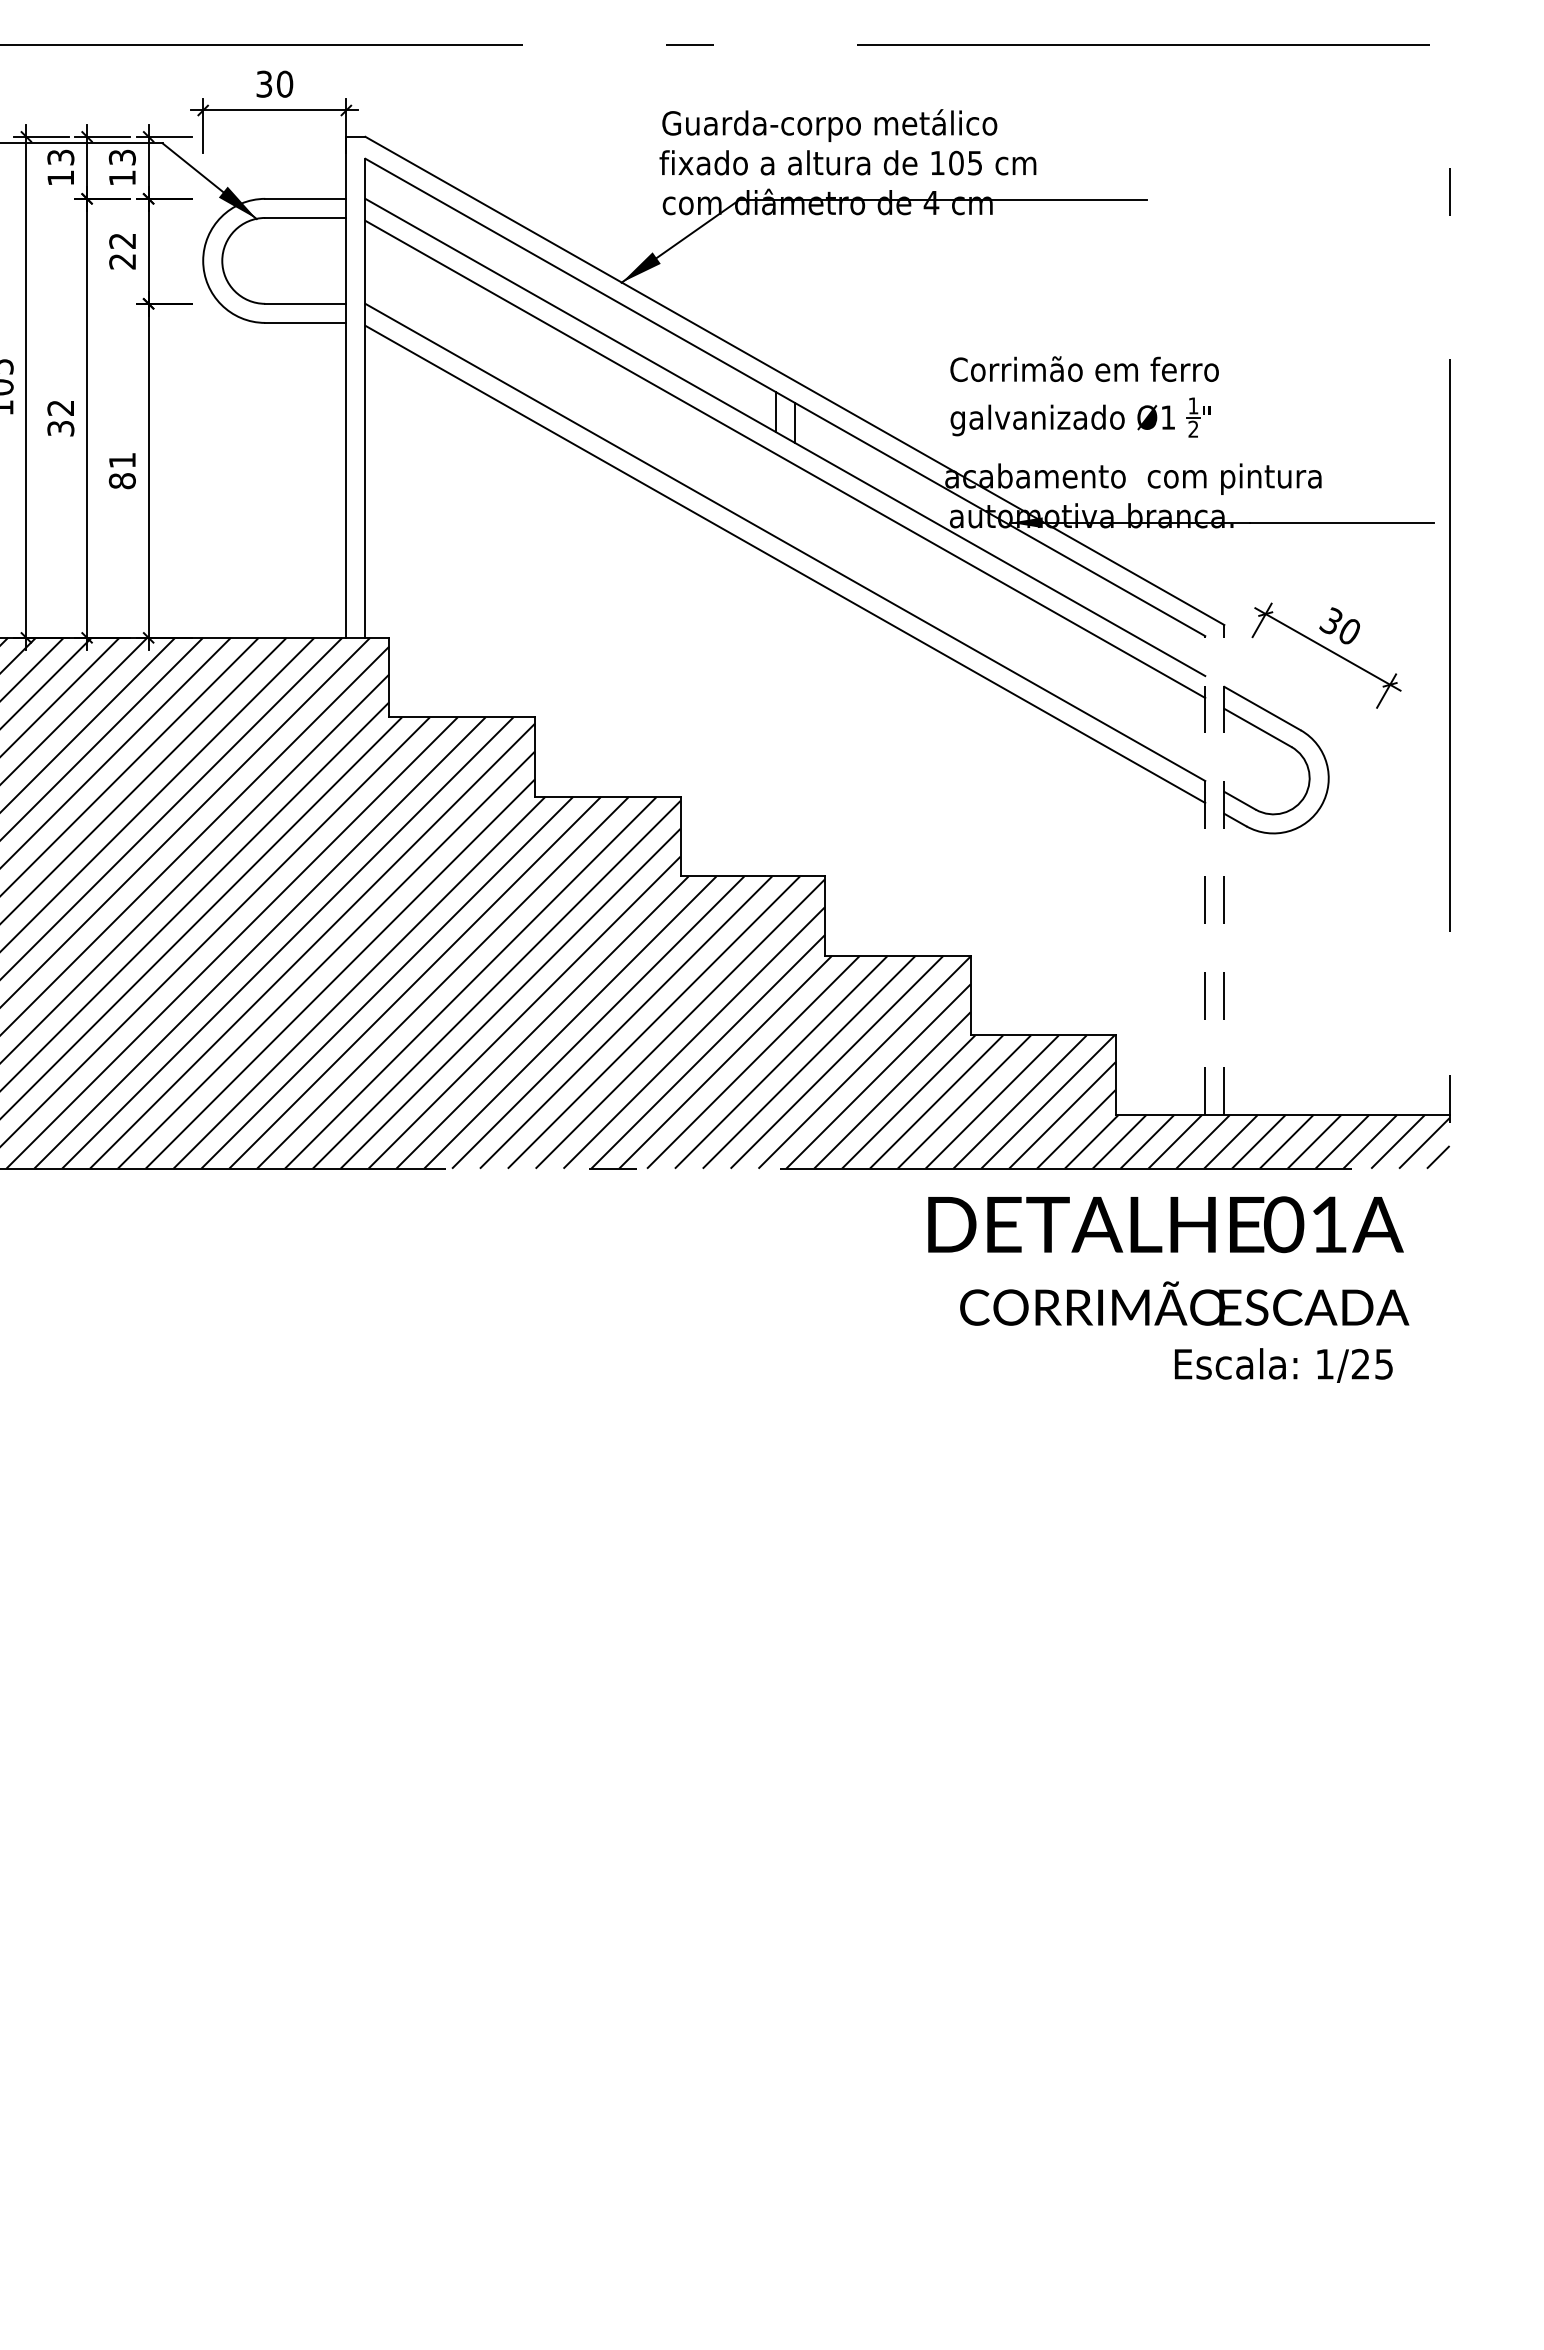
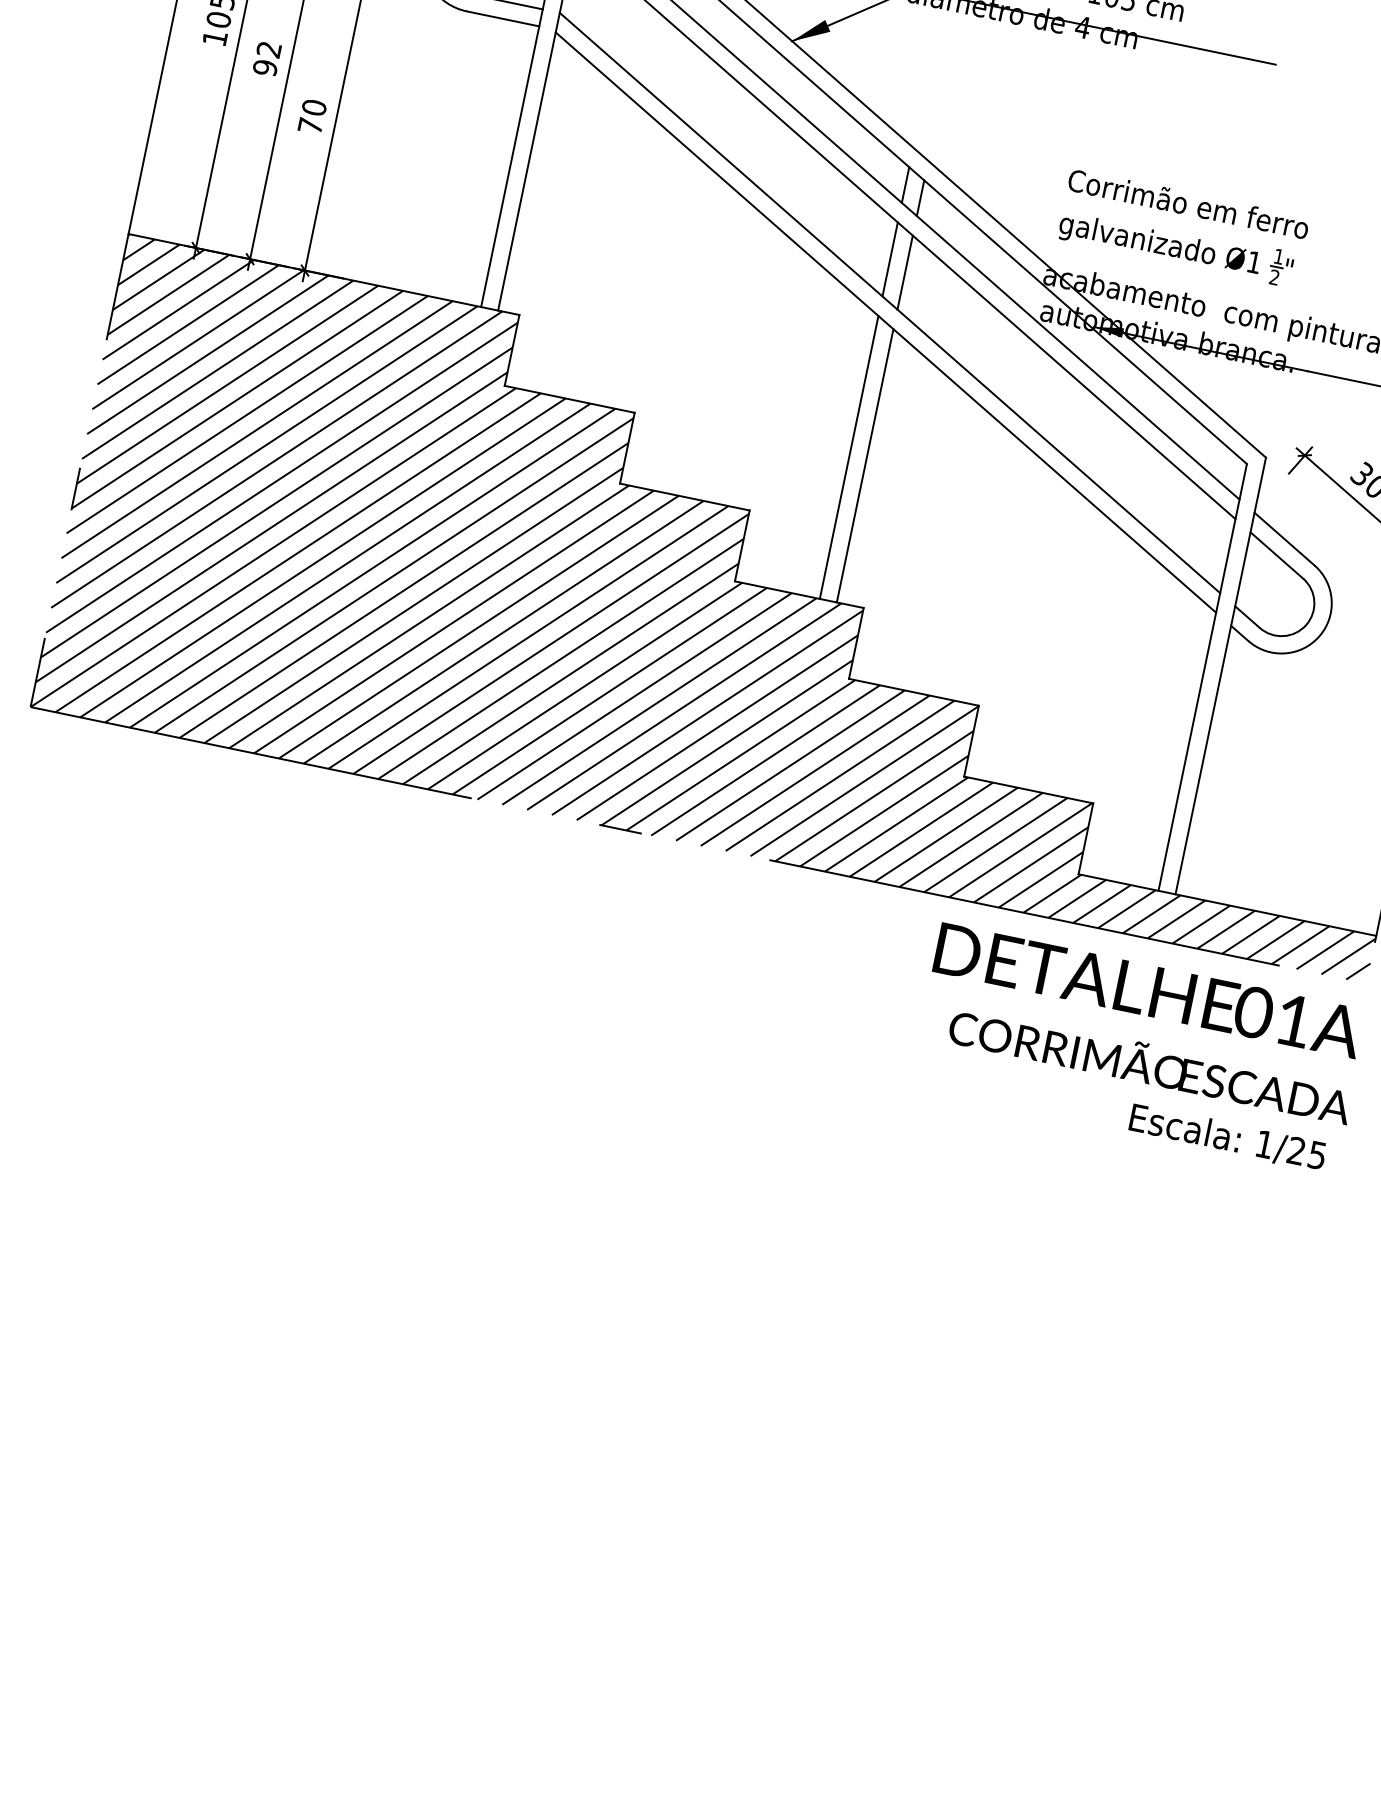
text: (60, 428) -> (265, 67), 32 -> 92
text: (121, 470) -> (311, 116), 81 -> 70
line: (775, 494) -> (890, 258), added
line: (794, 505) -> (904, 271), added
line: (775, 717) -> (848, 457), added
line: (794, 722) -> (864, 465), added
line: (1224, 869) -> (1221, 675), dashed -> solid
line: (1205, 875) -> (1202, 677), dashed -> solid
text: (1168, 1289) -> (1139, 1048), moved

